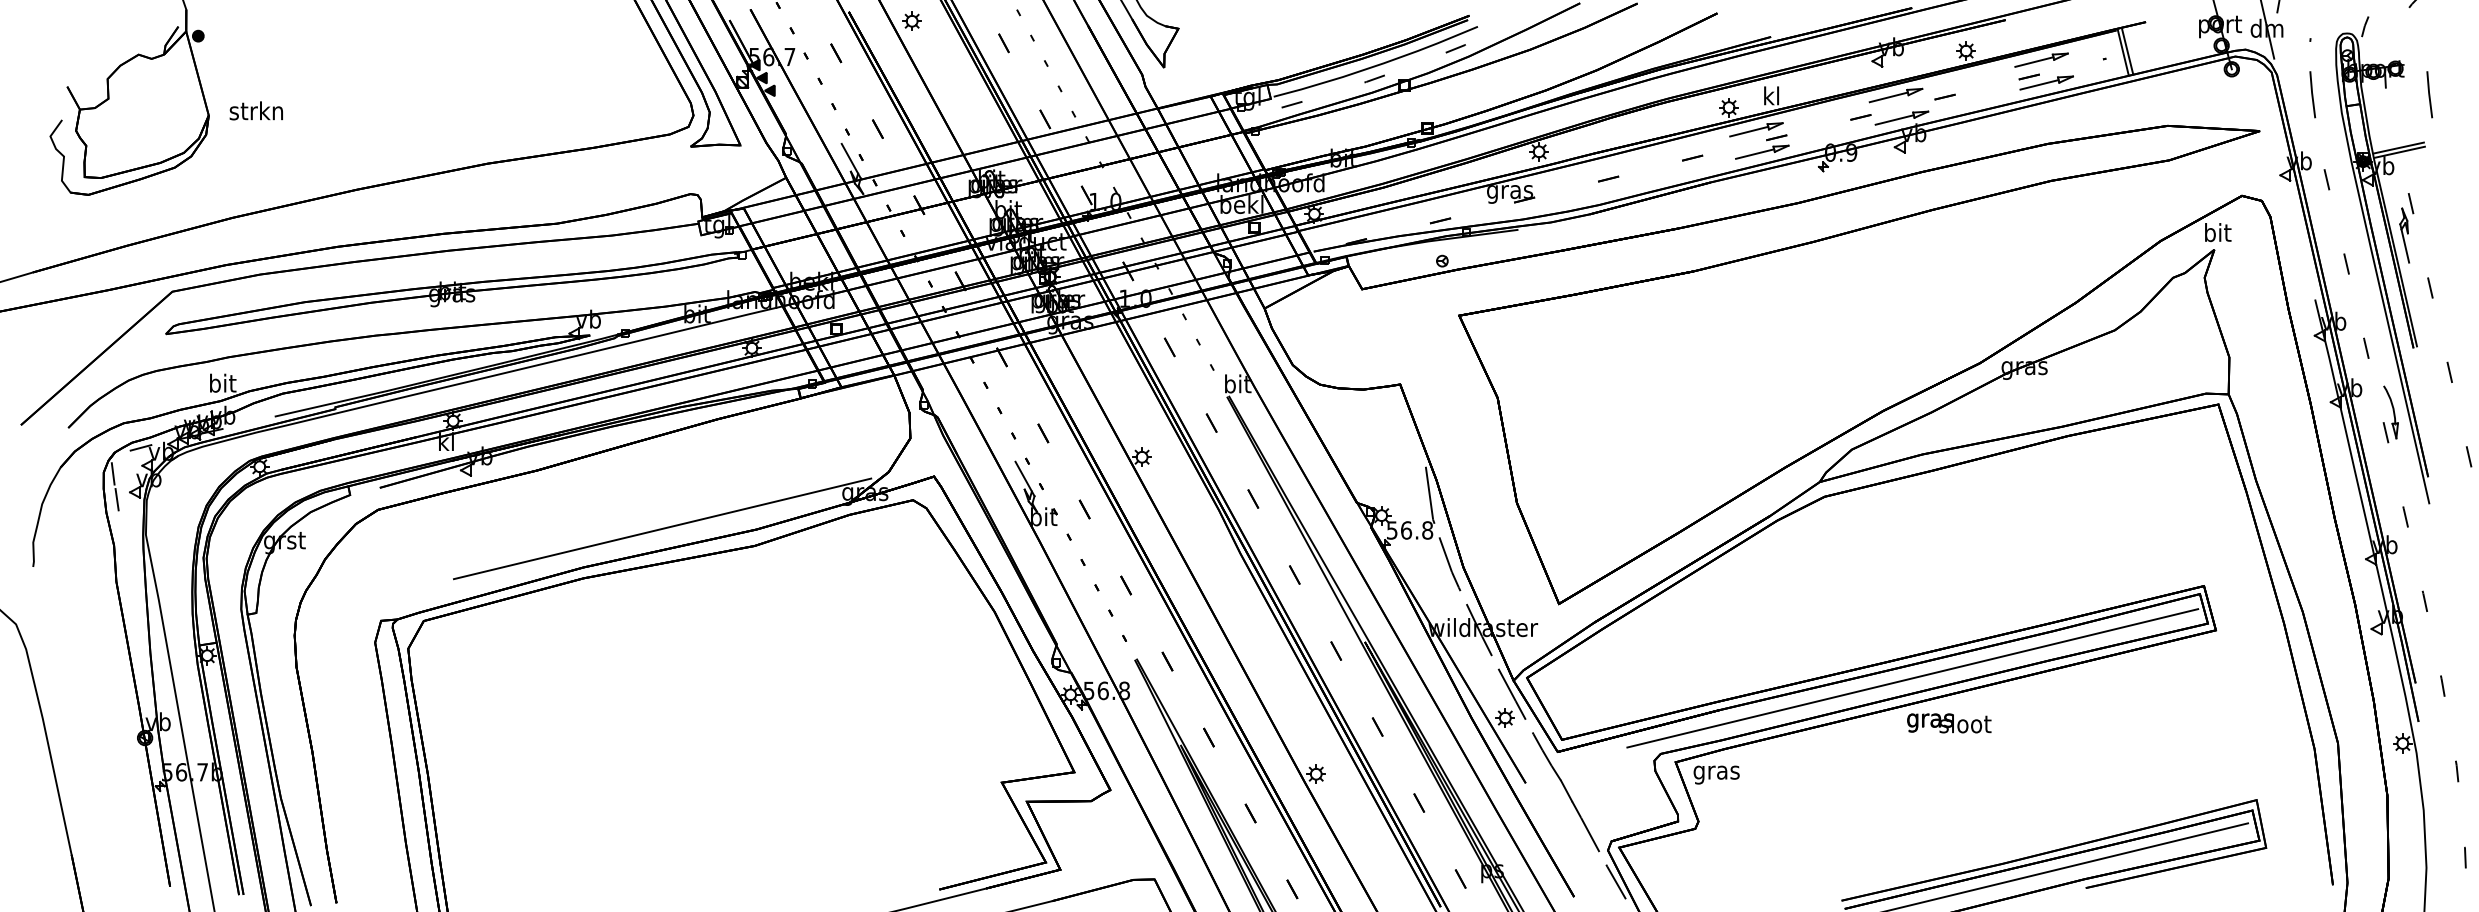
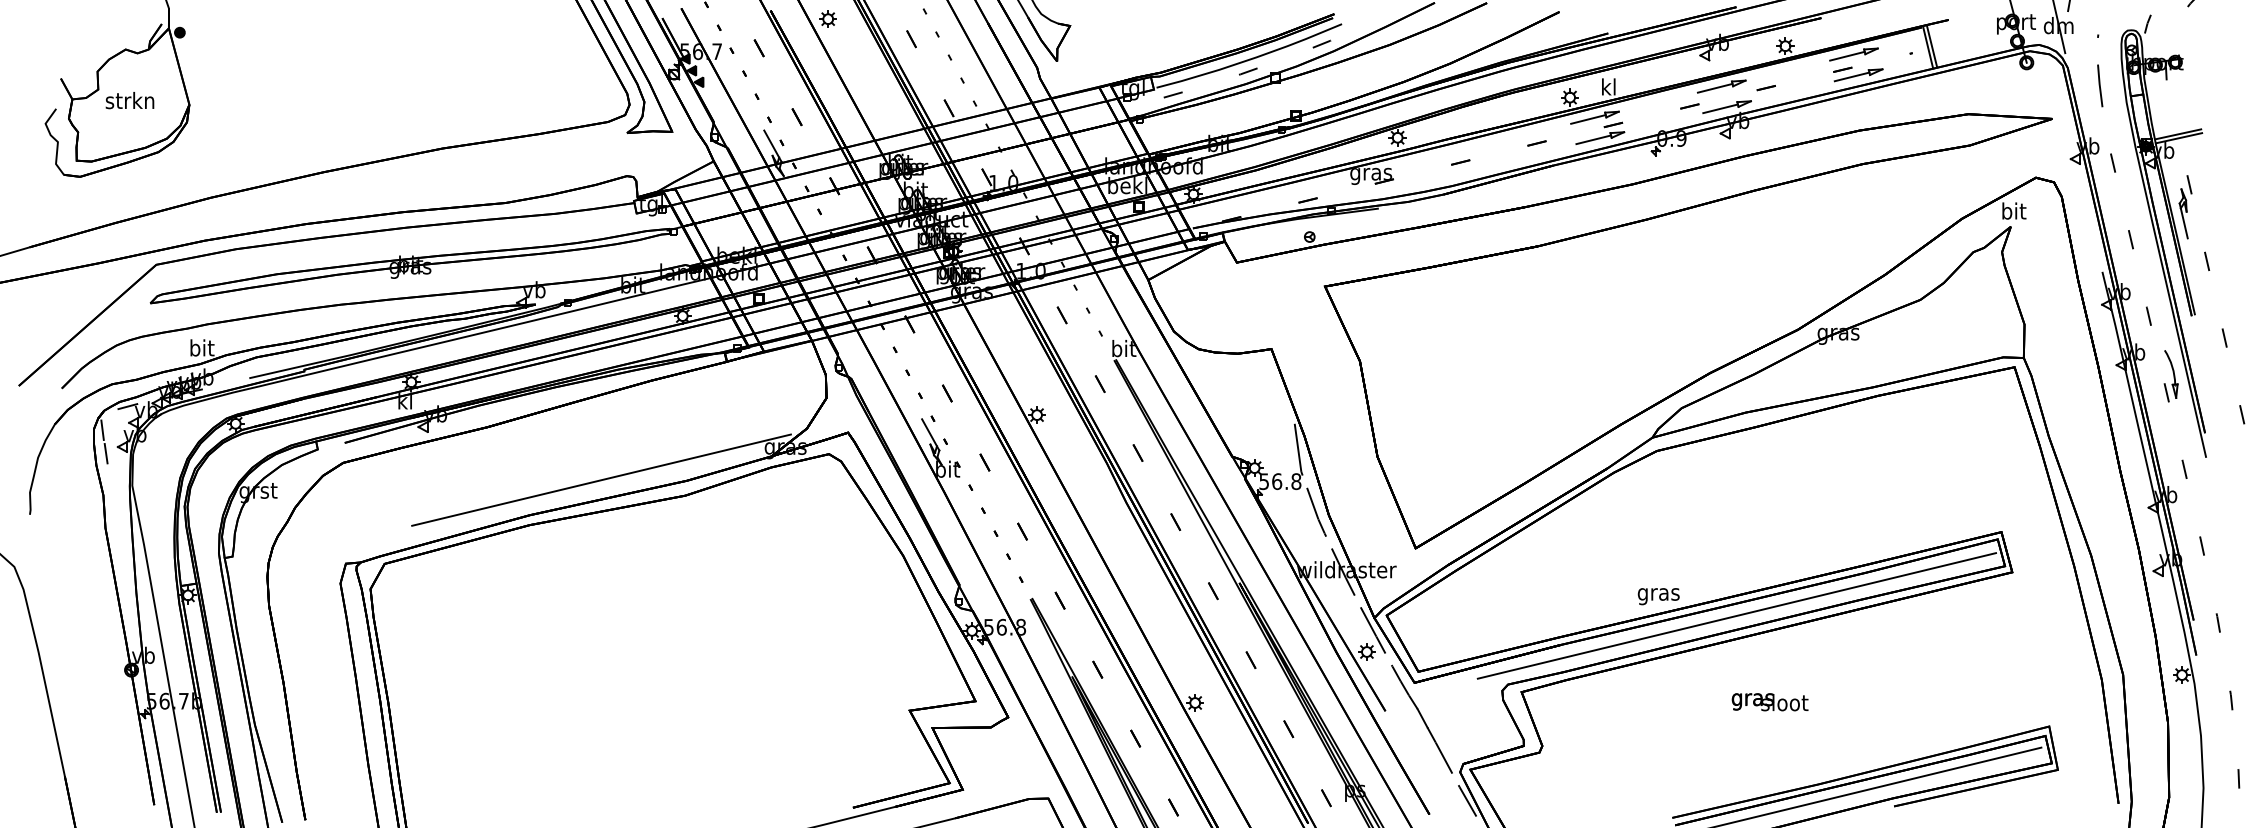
line: (2429, 94) -> (2206, 85), removed
text: (255, 110) -> (129, 100), moved
text: (1949, 723) -> (1770, 702), moved
text: (1716, 774) -> (1658, 596), moved

